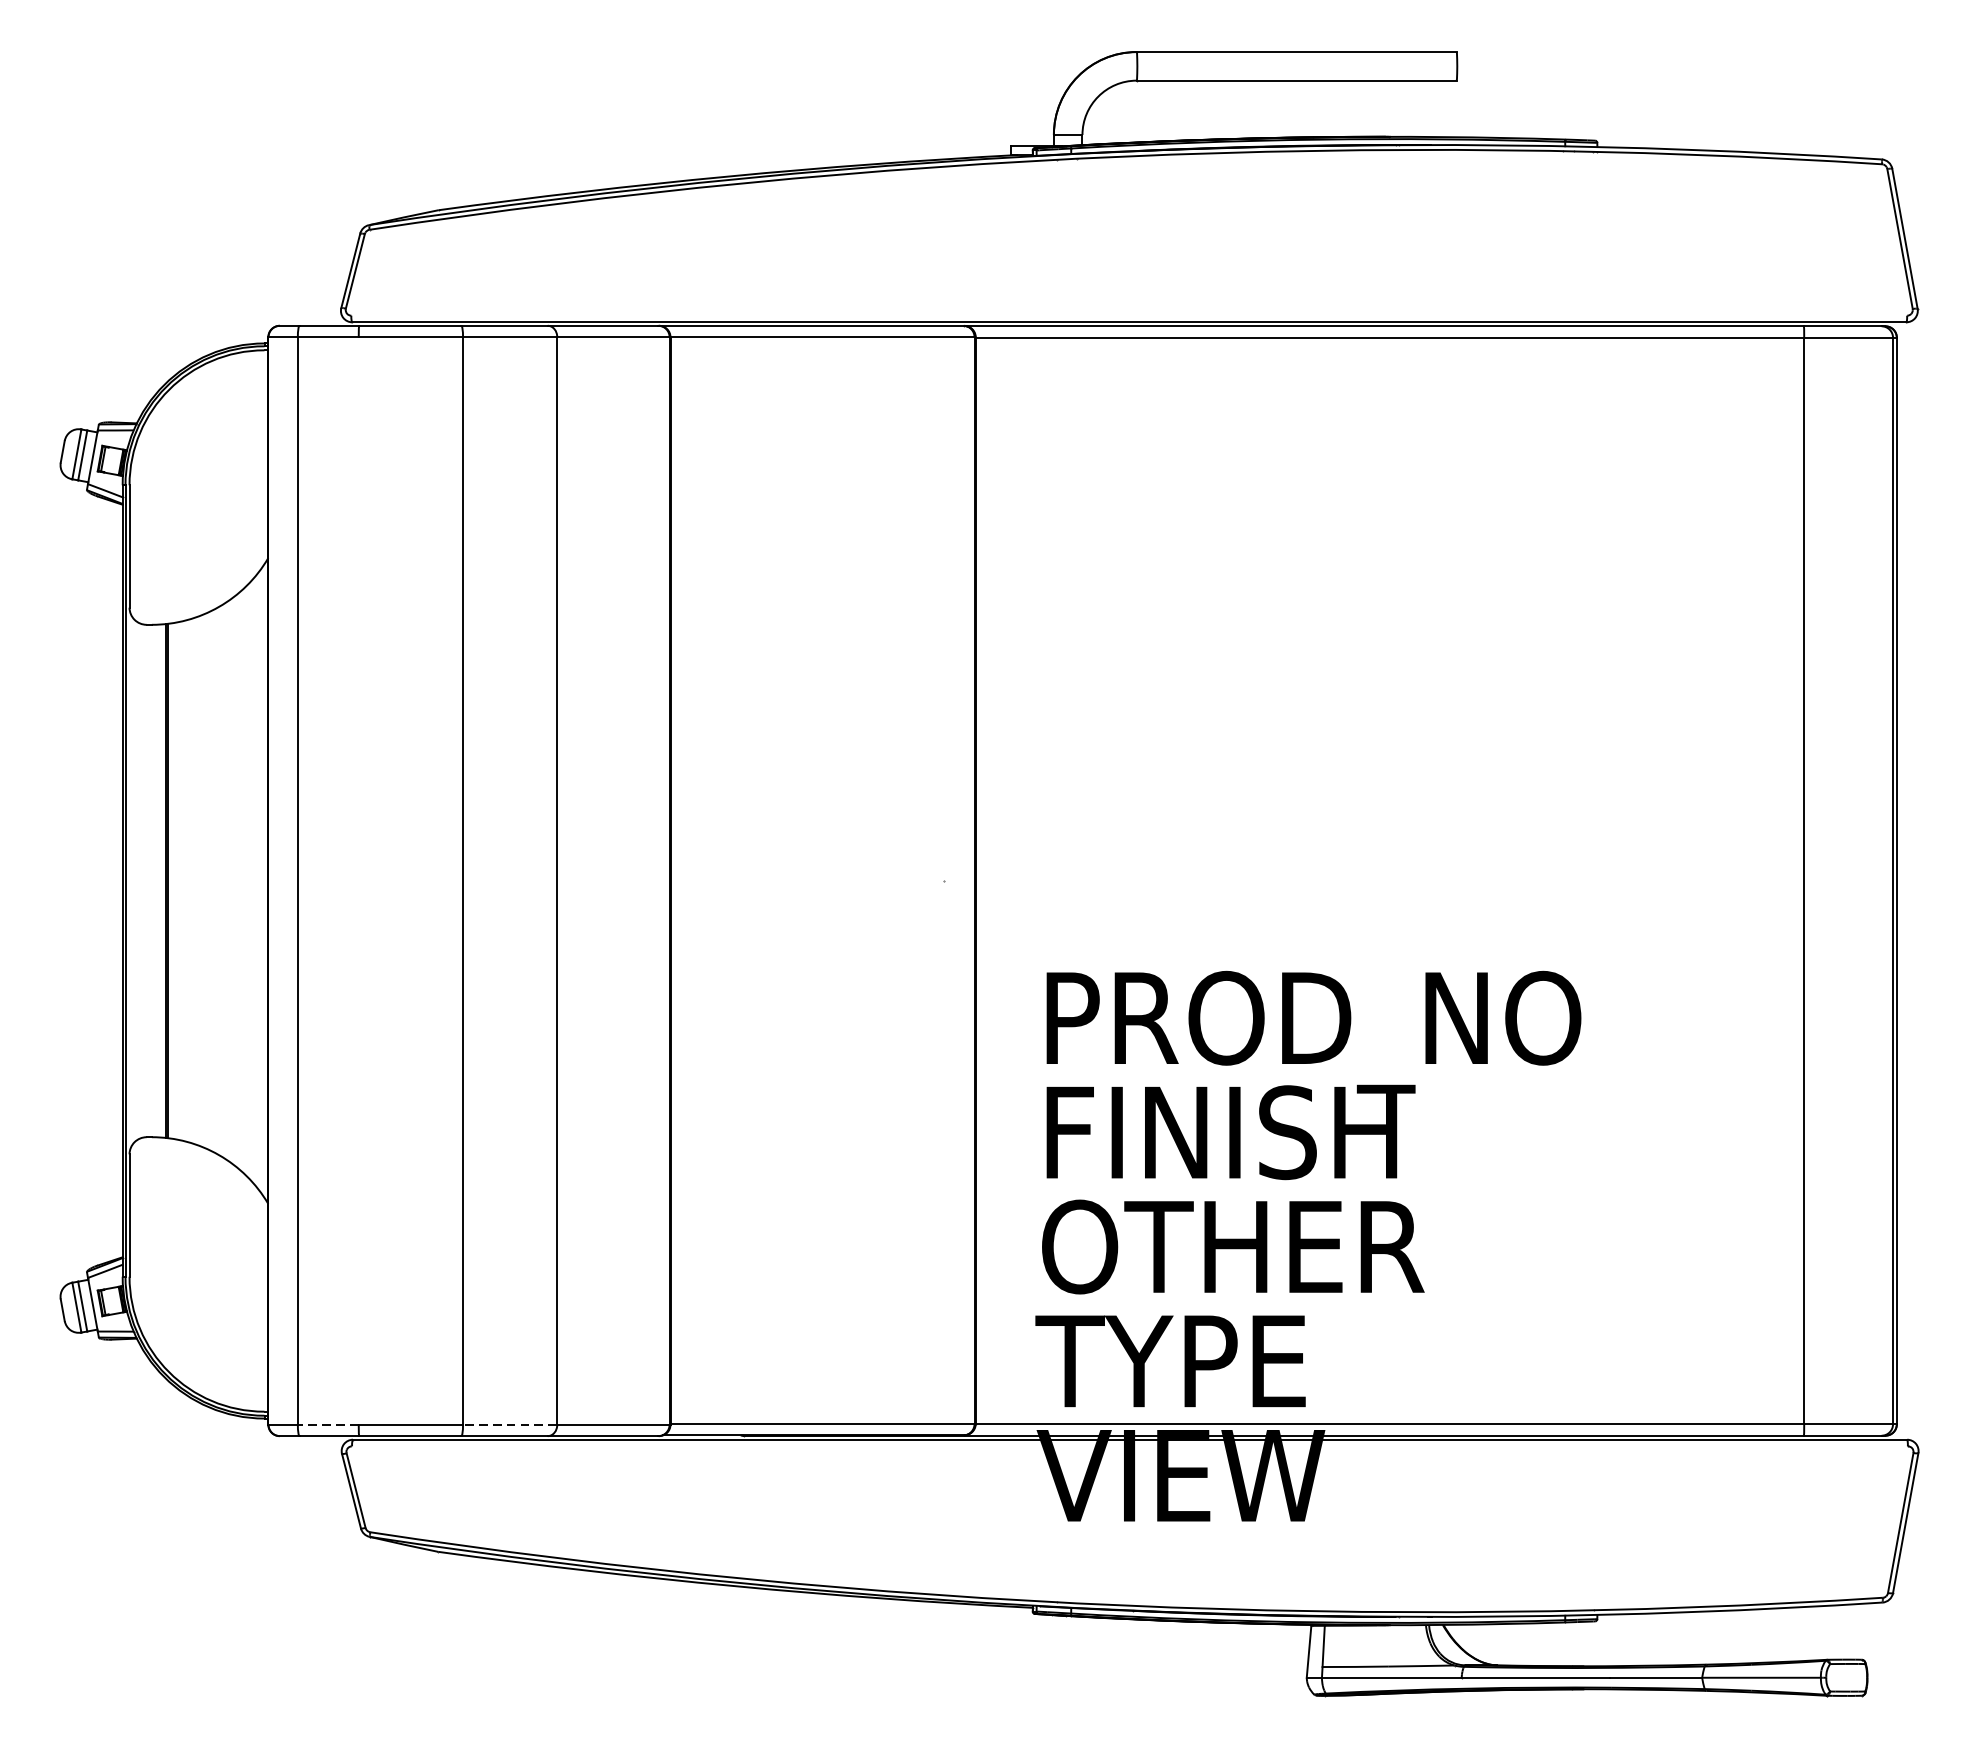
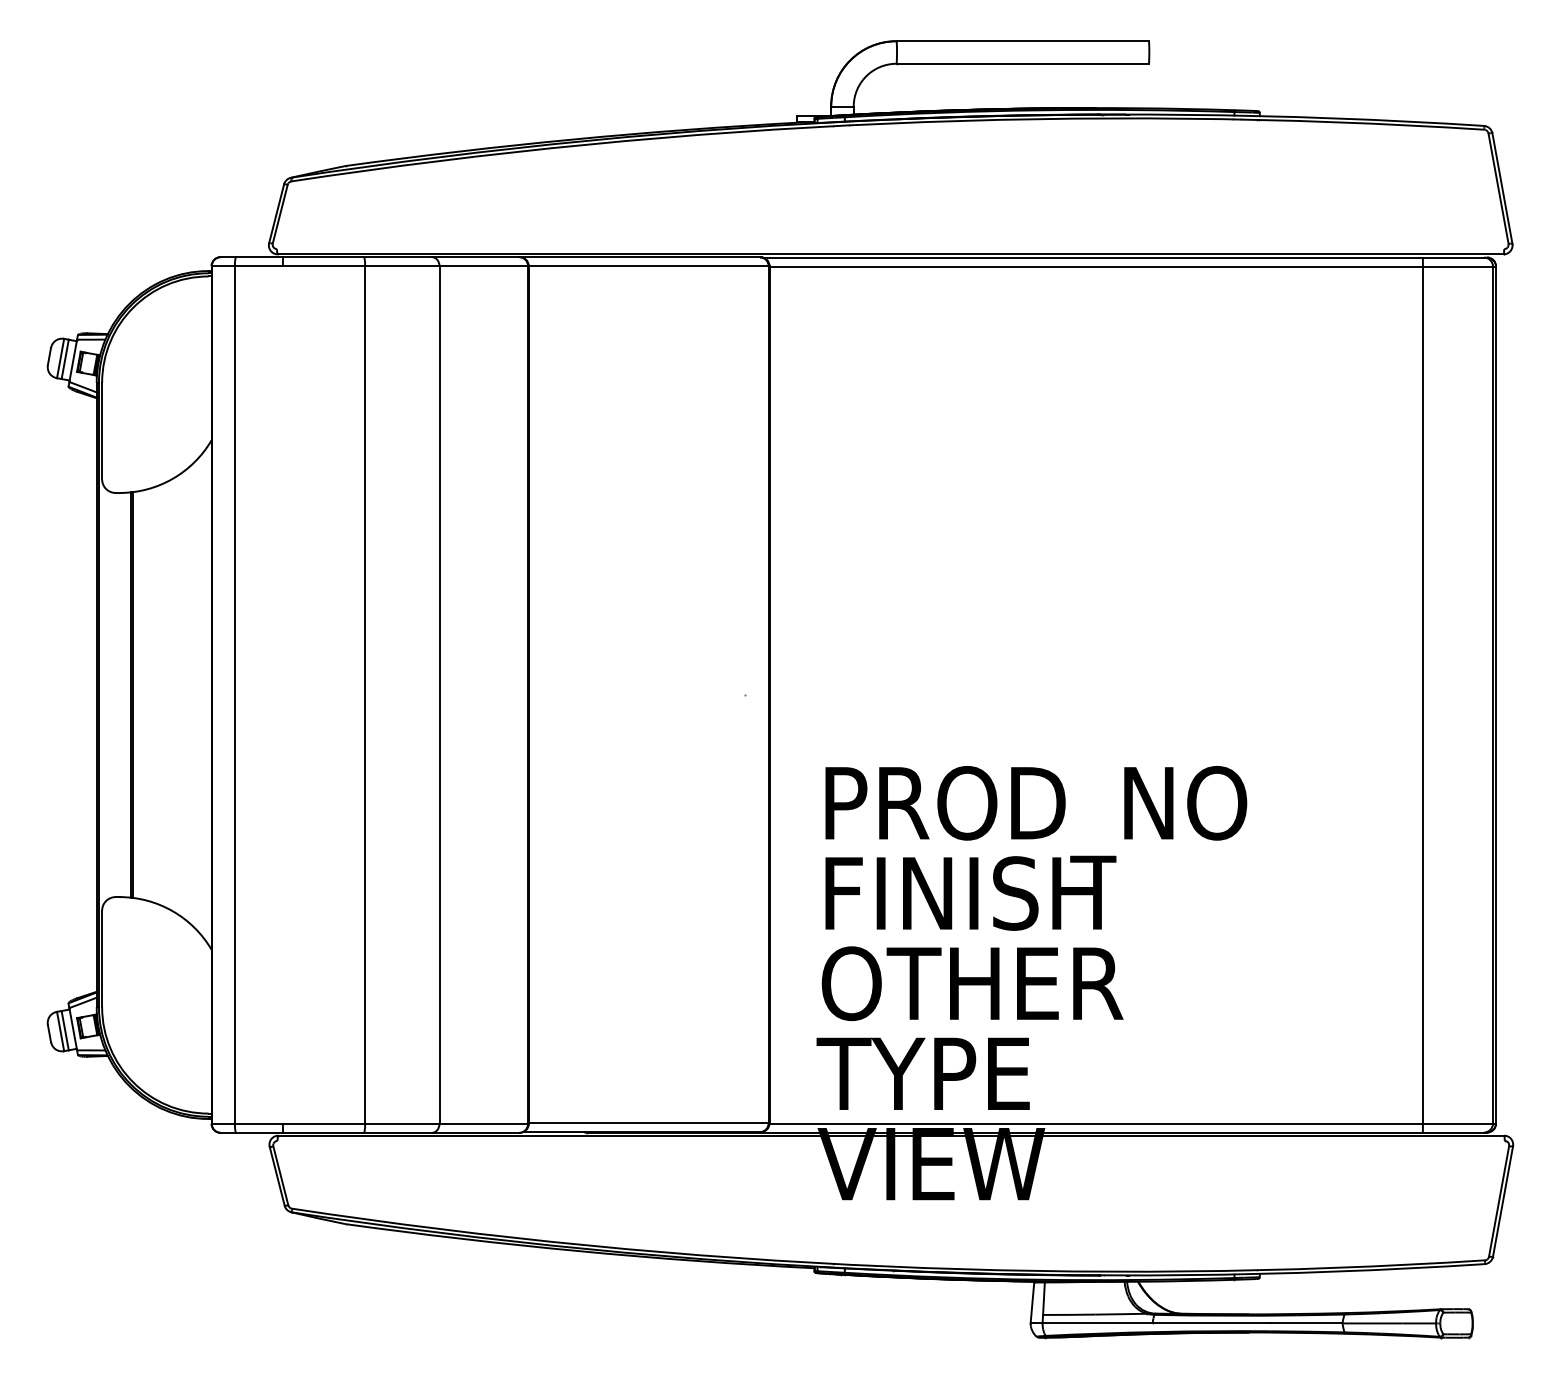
line: (327, 1424) -> (258, 1123), dashed -> solid
line: (509, 1424) -> (401, 1123), dashed -> solid

